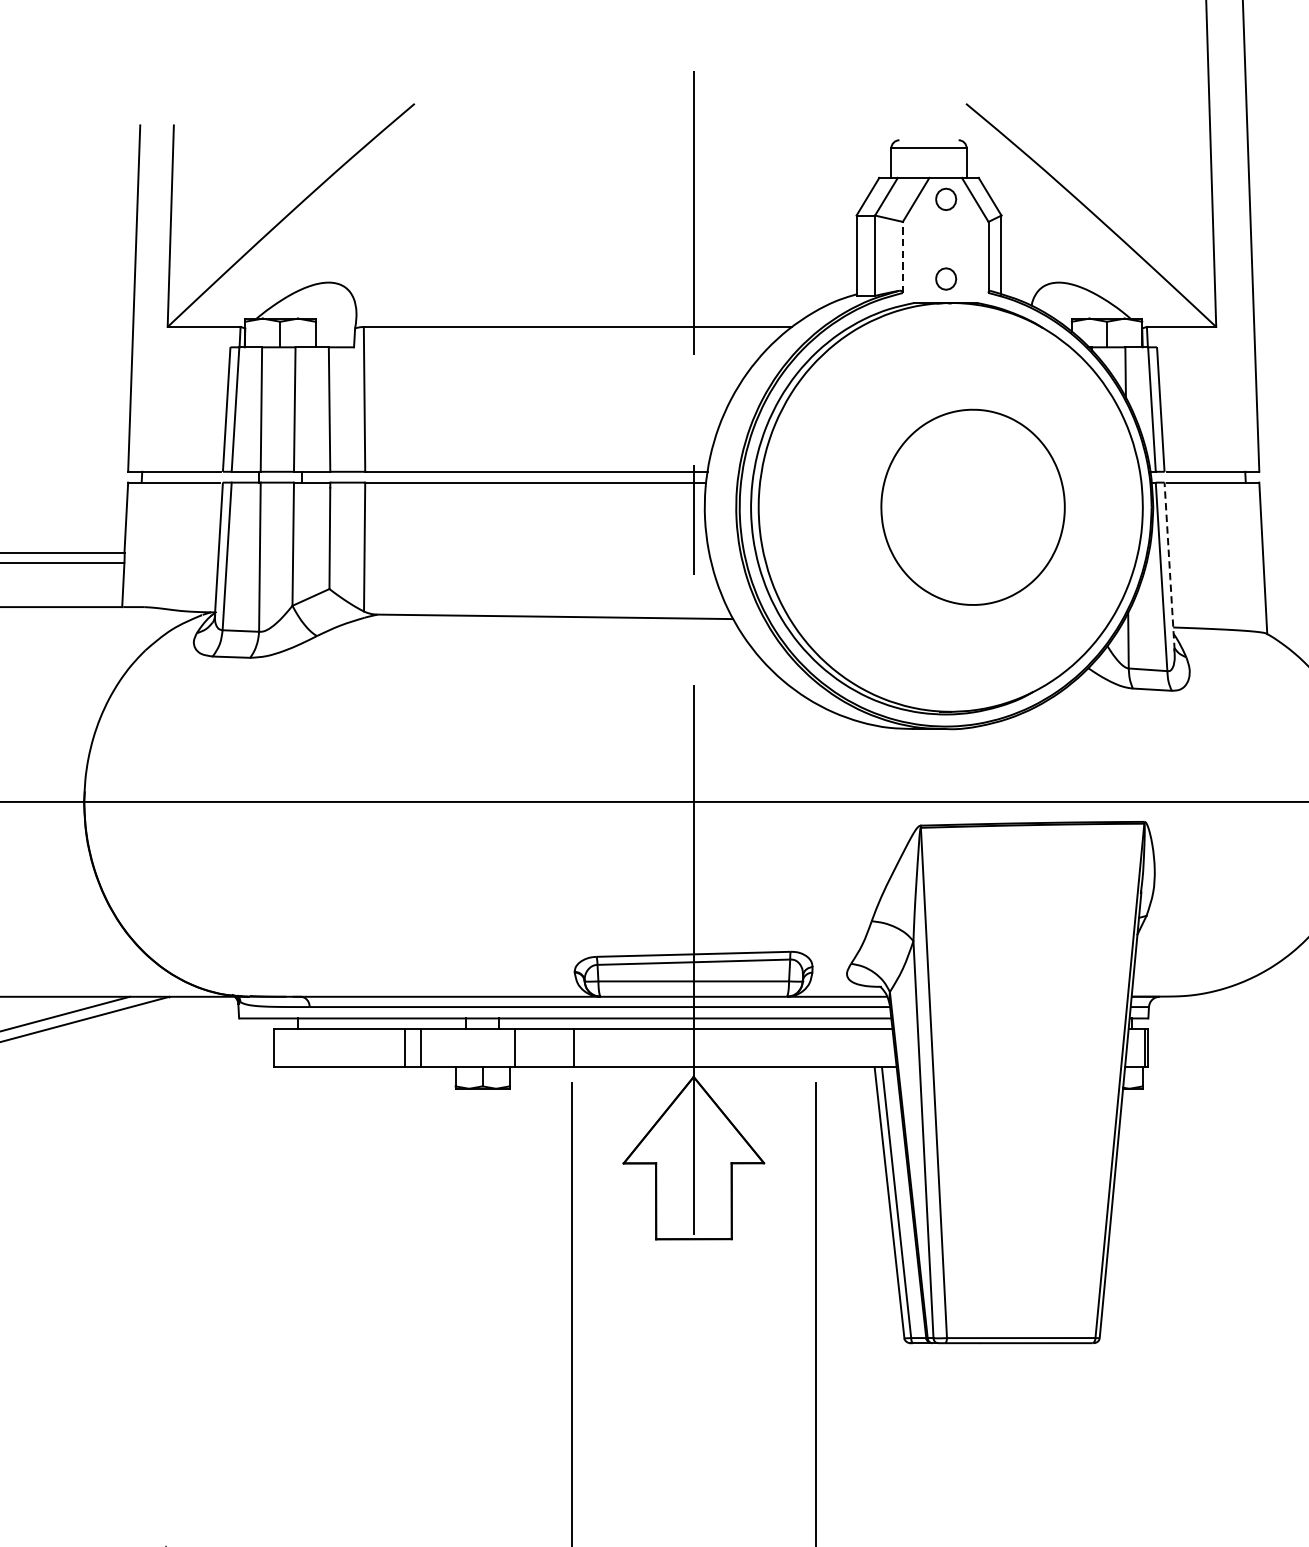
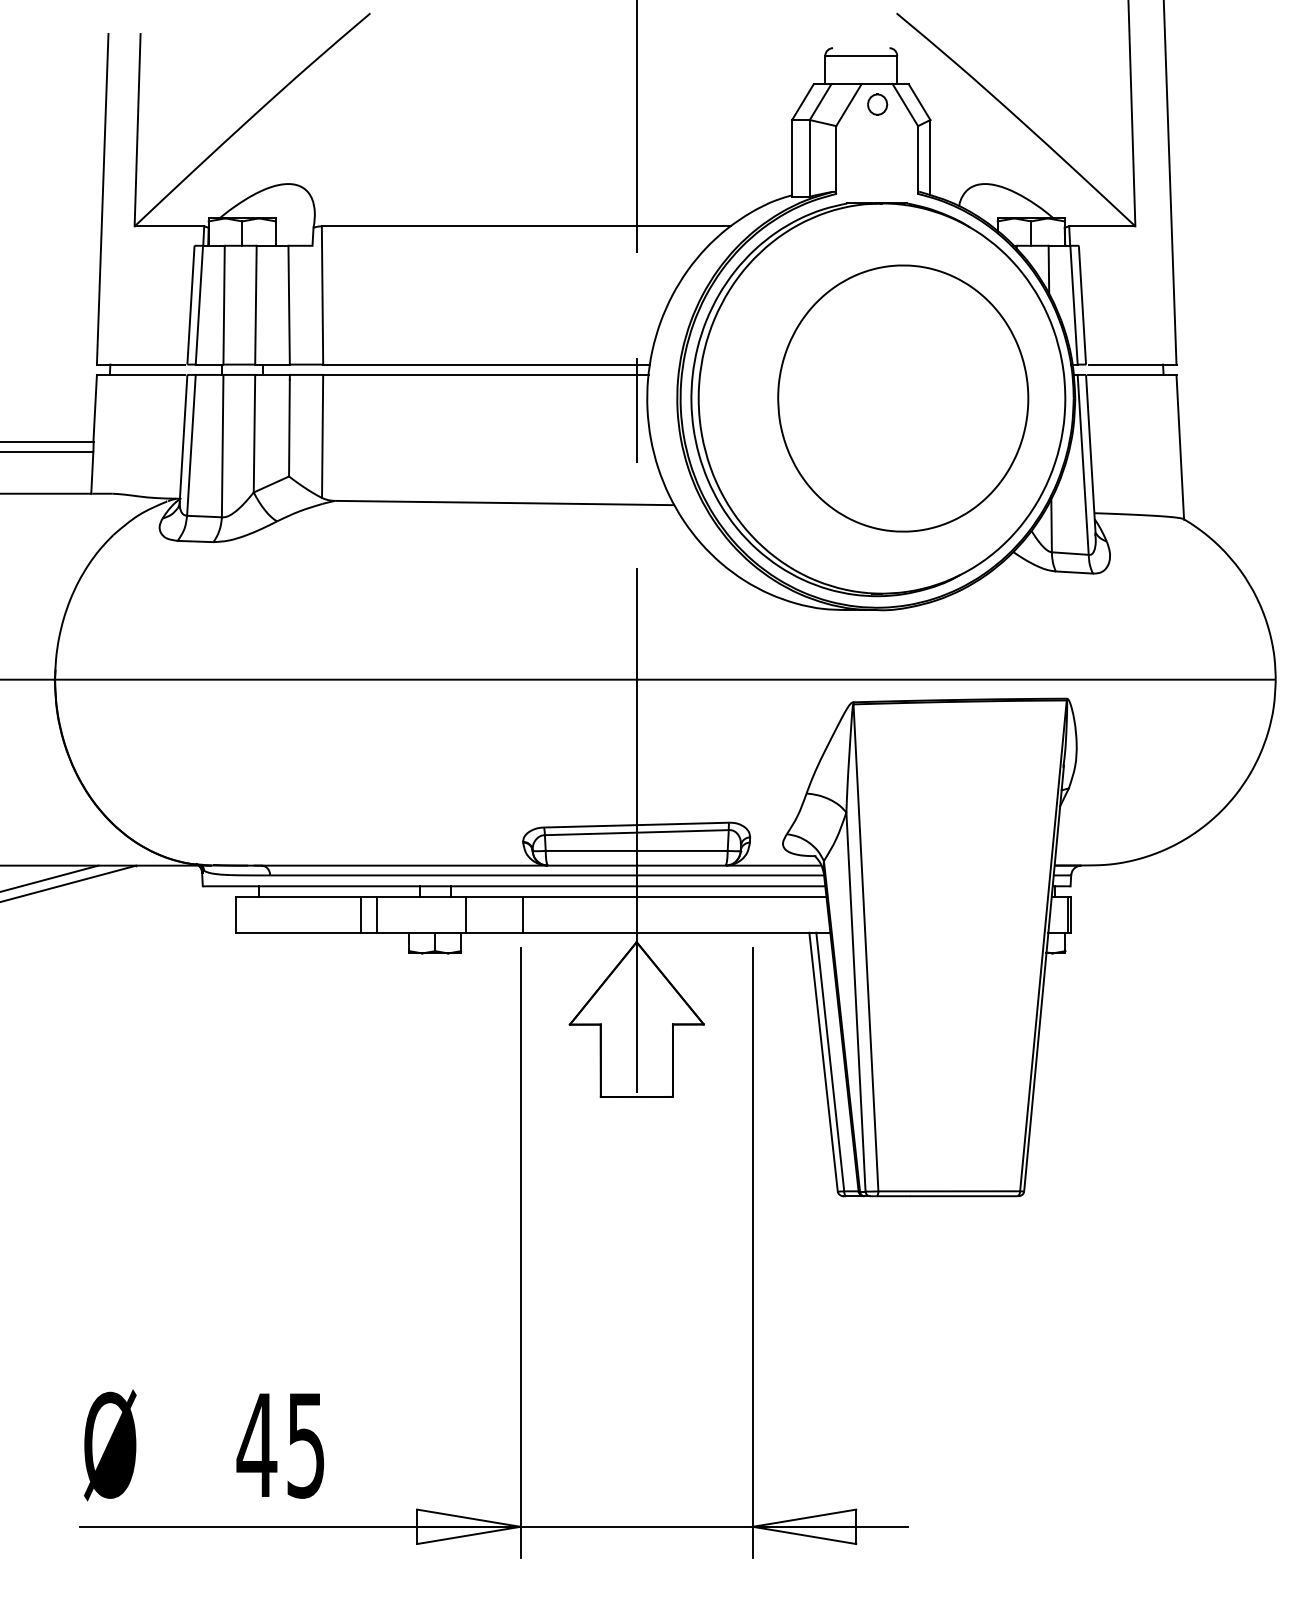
line: (903, 257) -> (836, 160), dashed -> solid
part: (946, 278) -> (877, 180), removed
part: (973, 507) -> (903, 398), size x1.43
line: (1169, 566) -> (1090, 454), dashed -> solid

